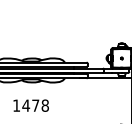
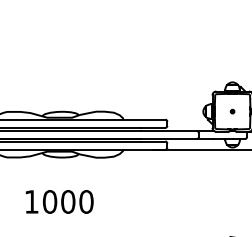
text: (35, 105) -> (67, 201), 1478 -> 1000

